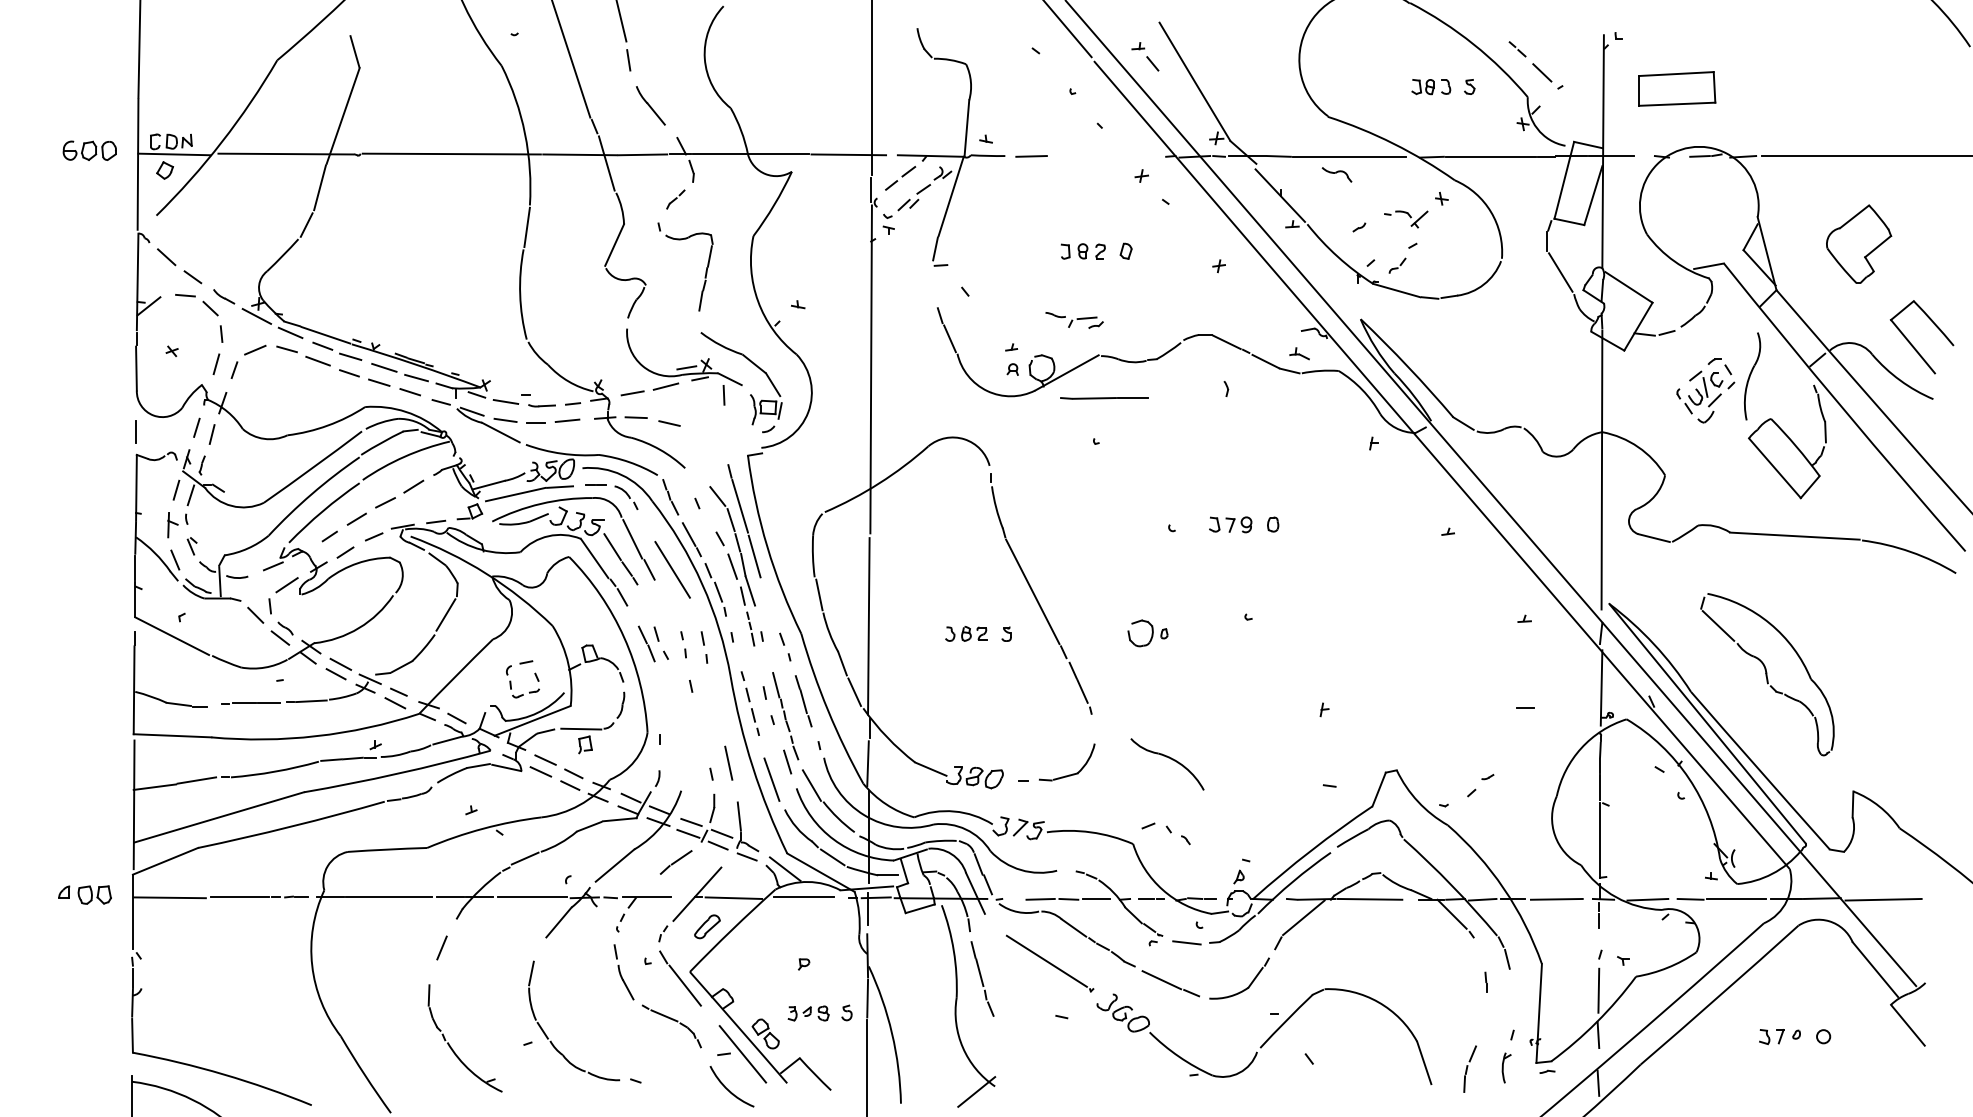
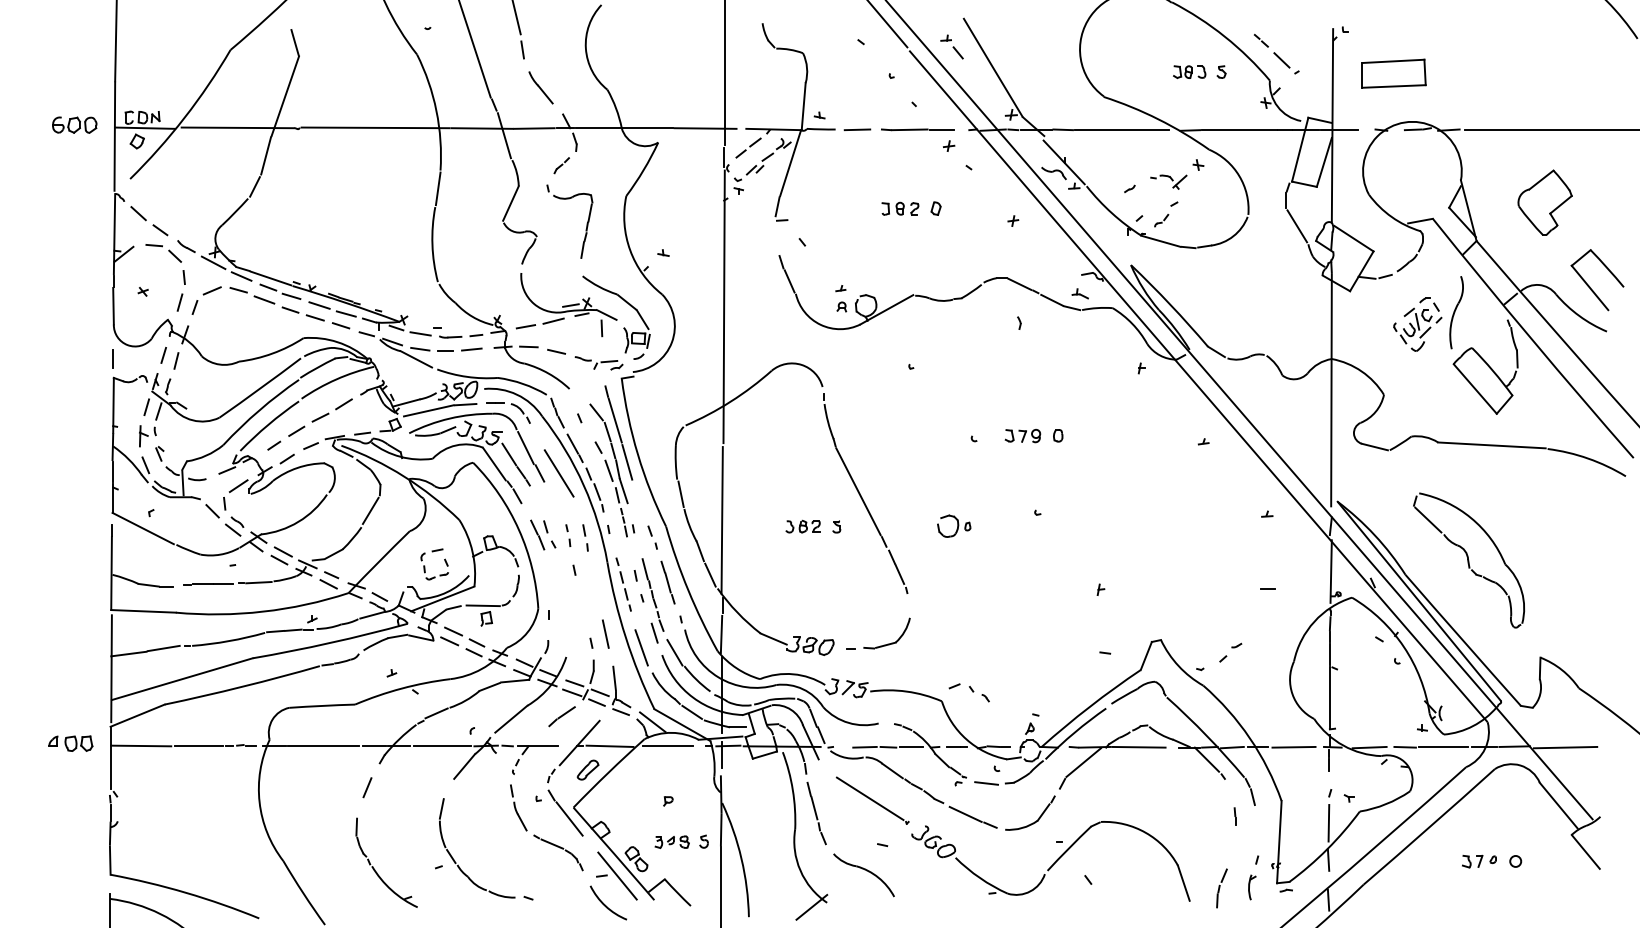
part: (1336, 174) -> (1053, 173), moved
part: (1074, 320) -> (598, 363), moved
line: (1104, 398) -> (918, 129), moved
part: (1167, 764) -> (864, 875), moved

